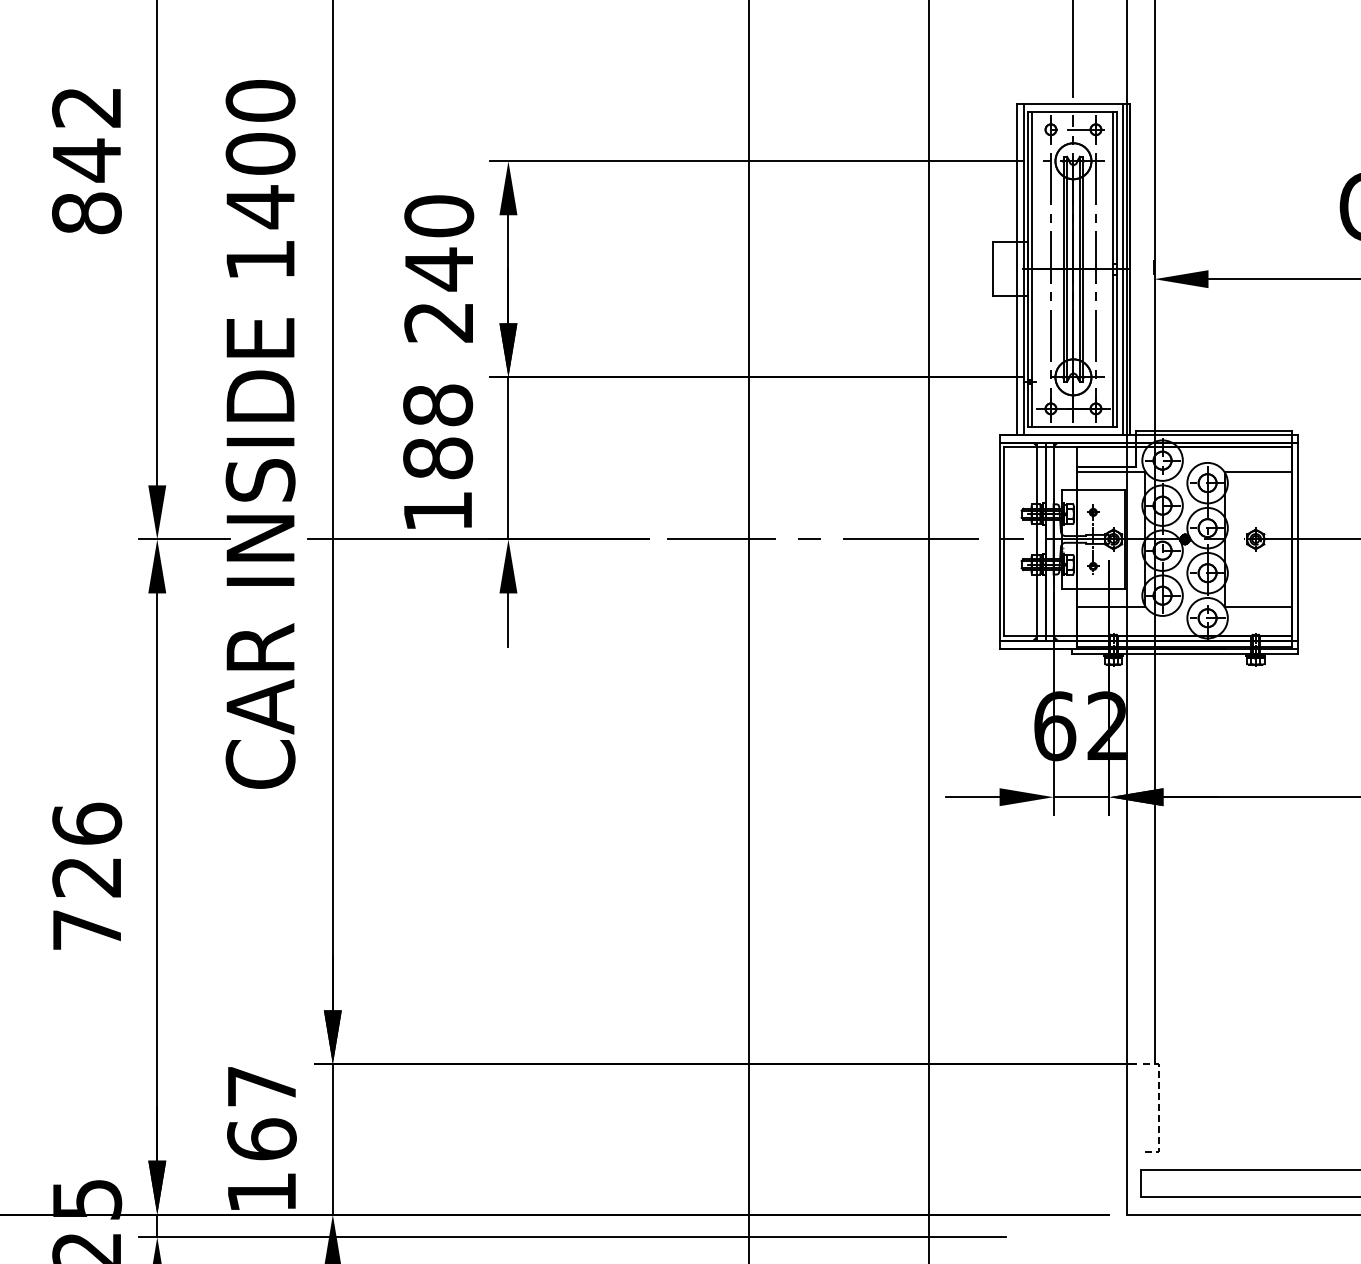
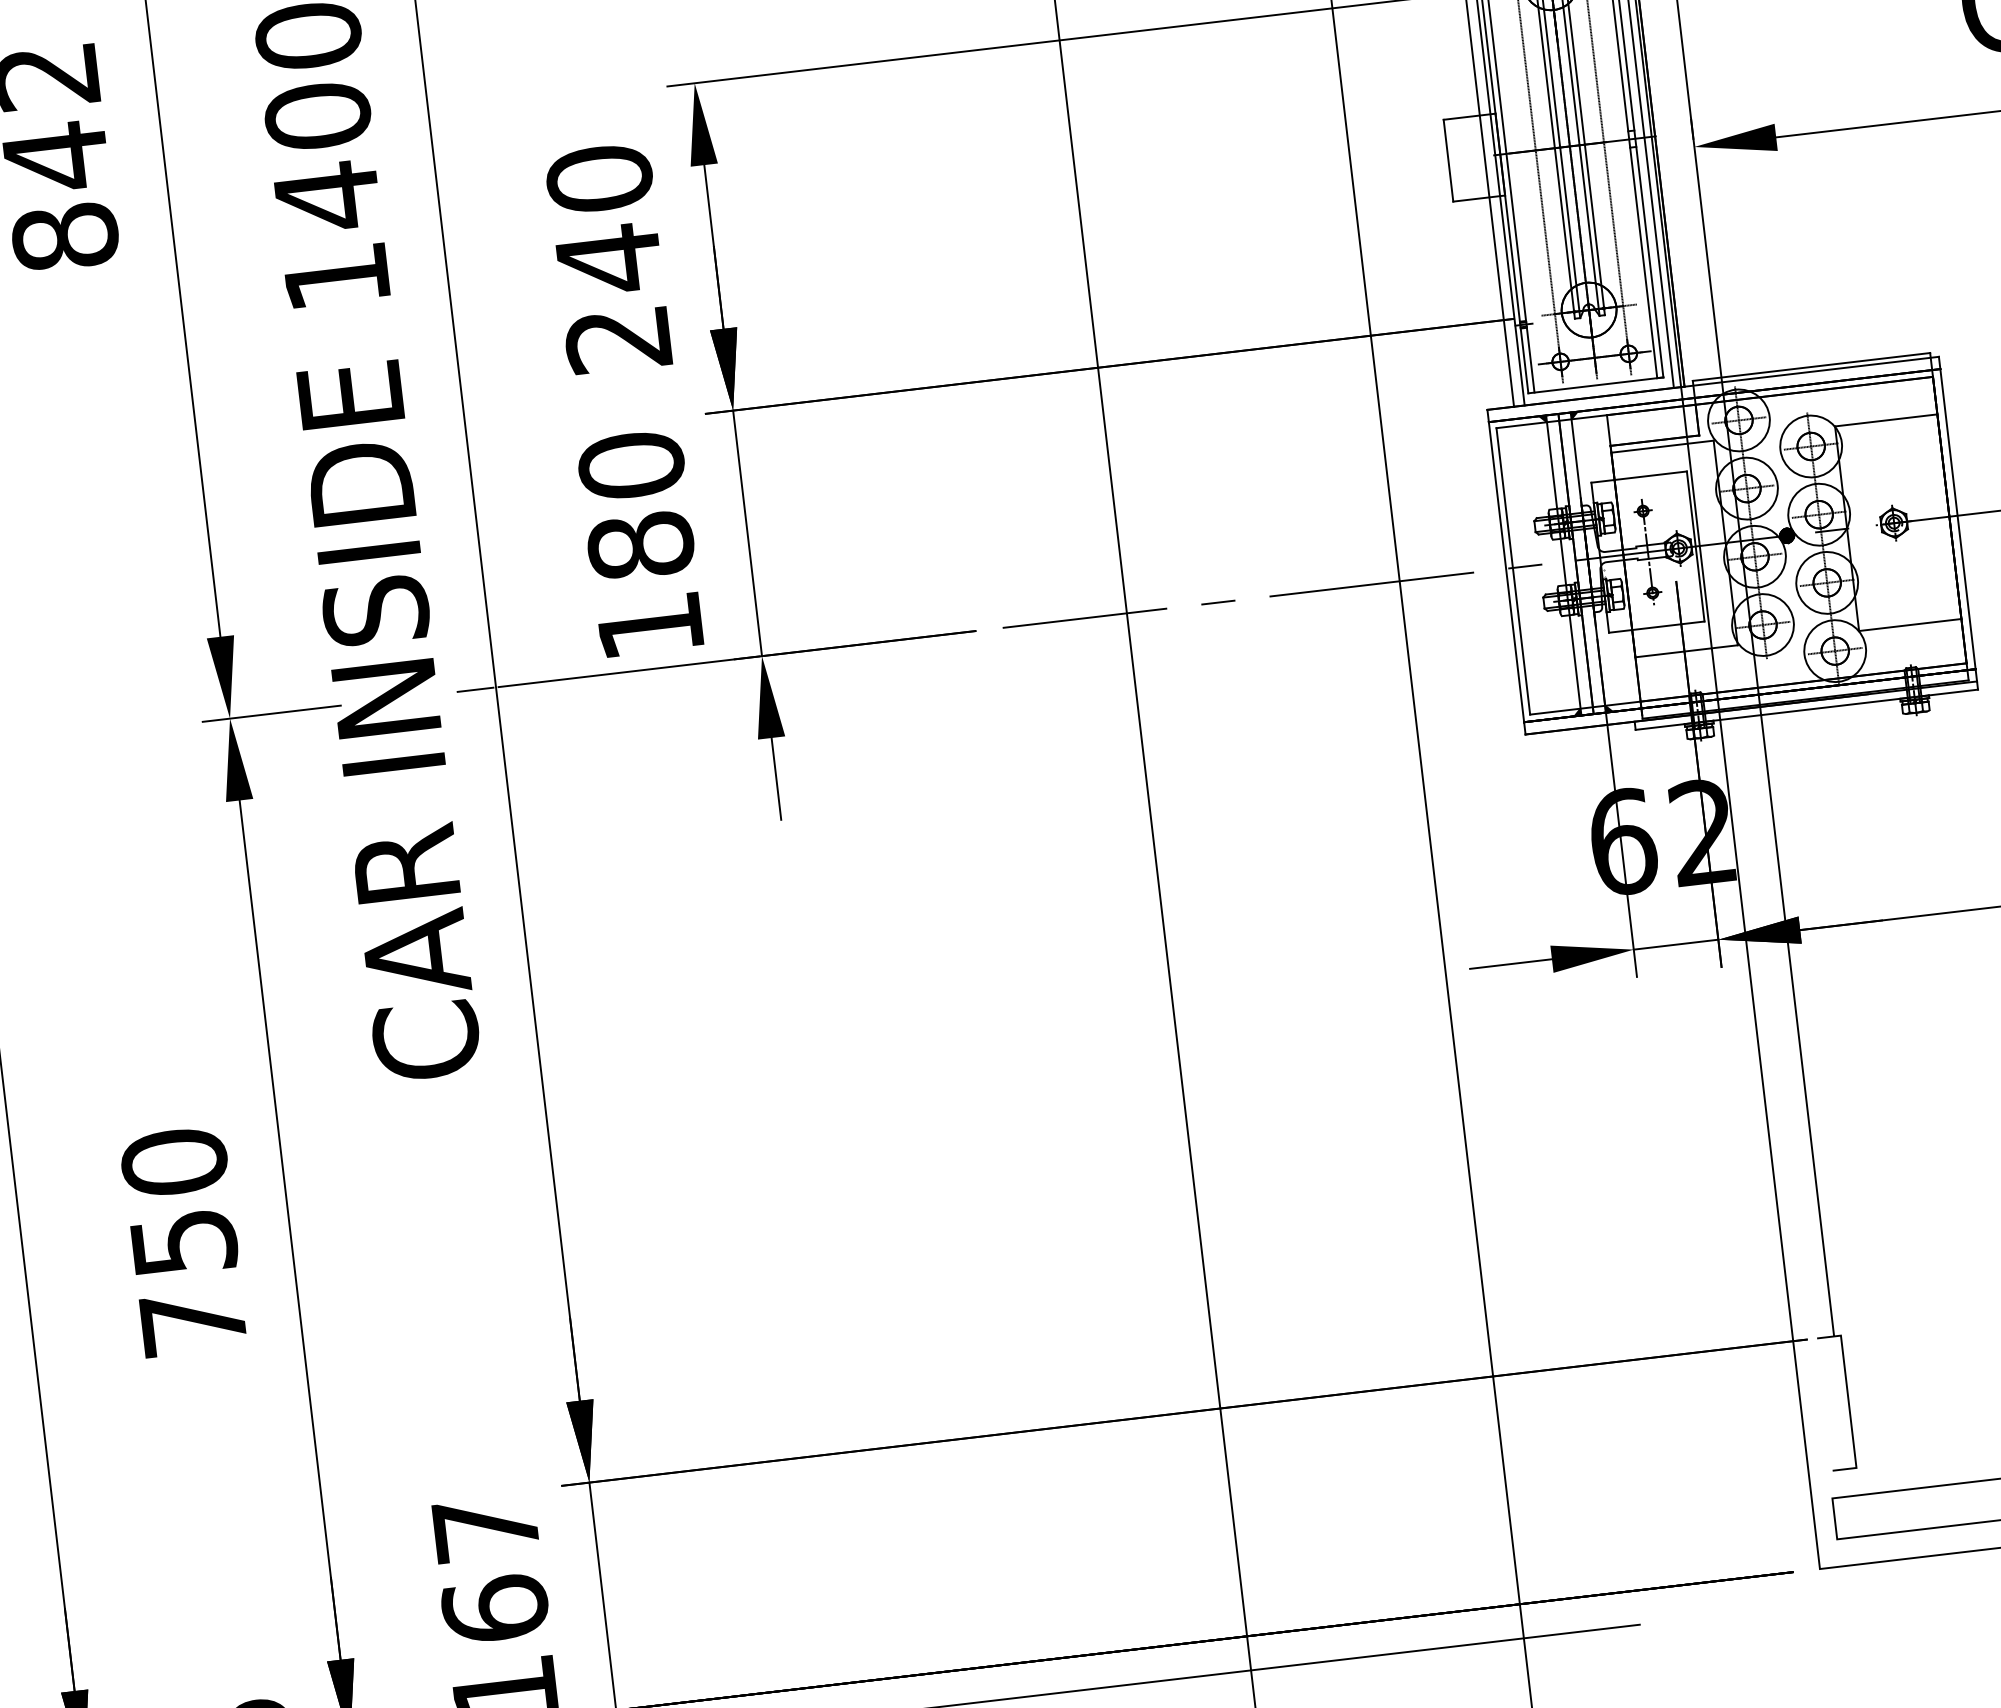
text: (437, 405) -> (630, 465), 188 -> 180
text: (87, 849) -> (179, 1200), 726 -> 750
line: (1159, 1108) -> (1849, 1402), dashed -> solid

